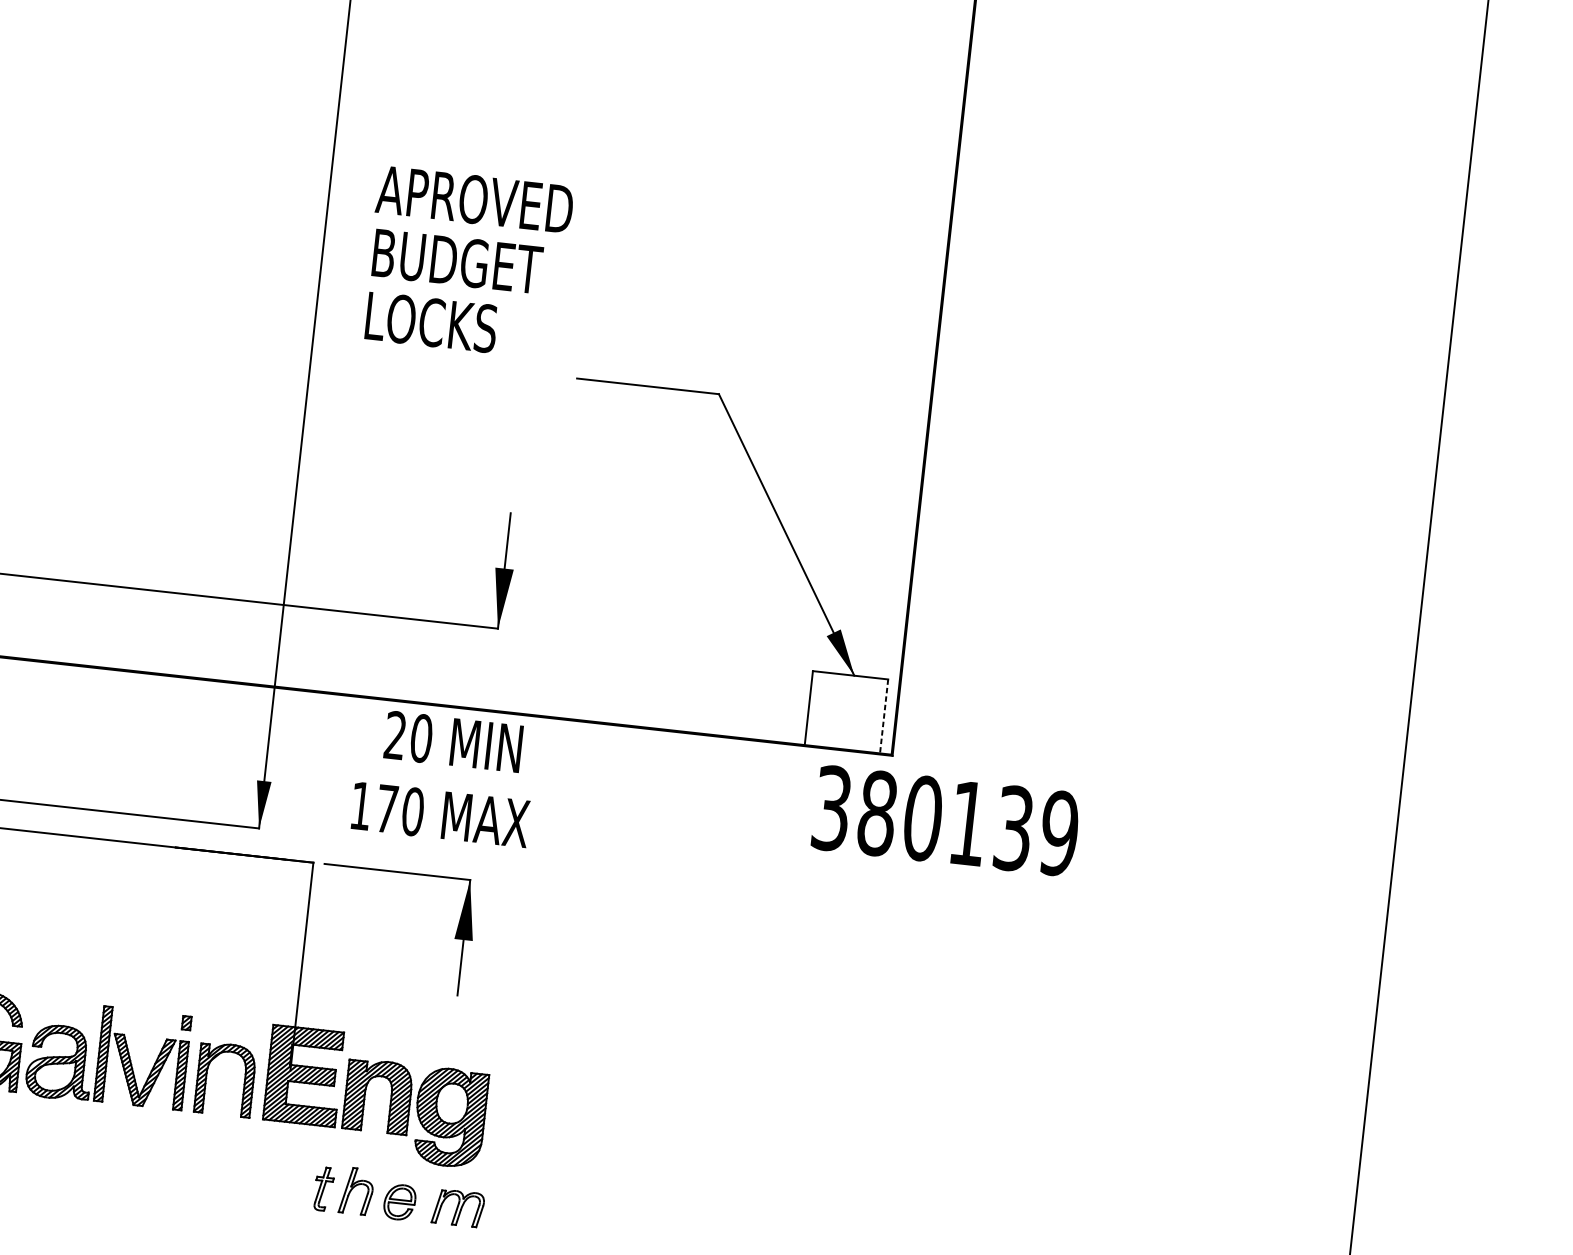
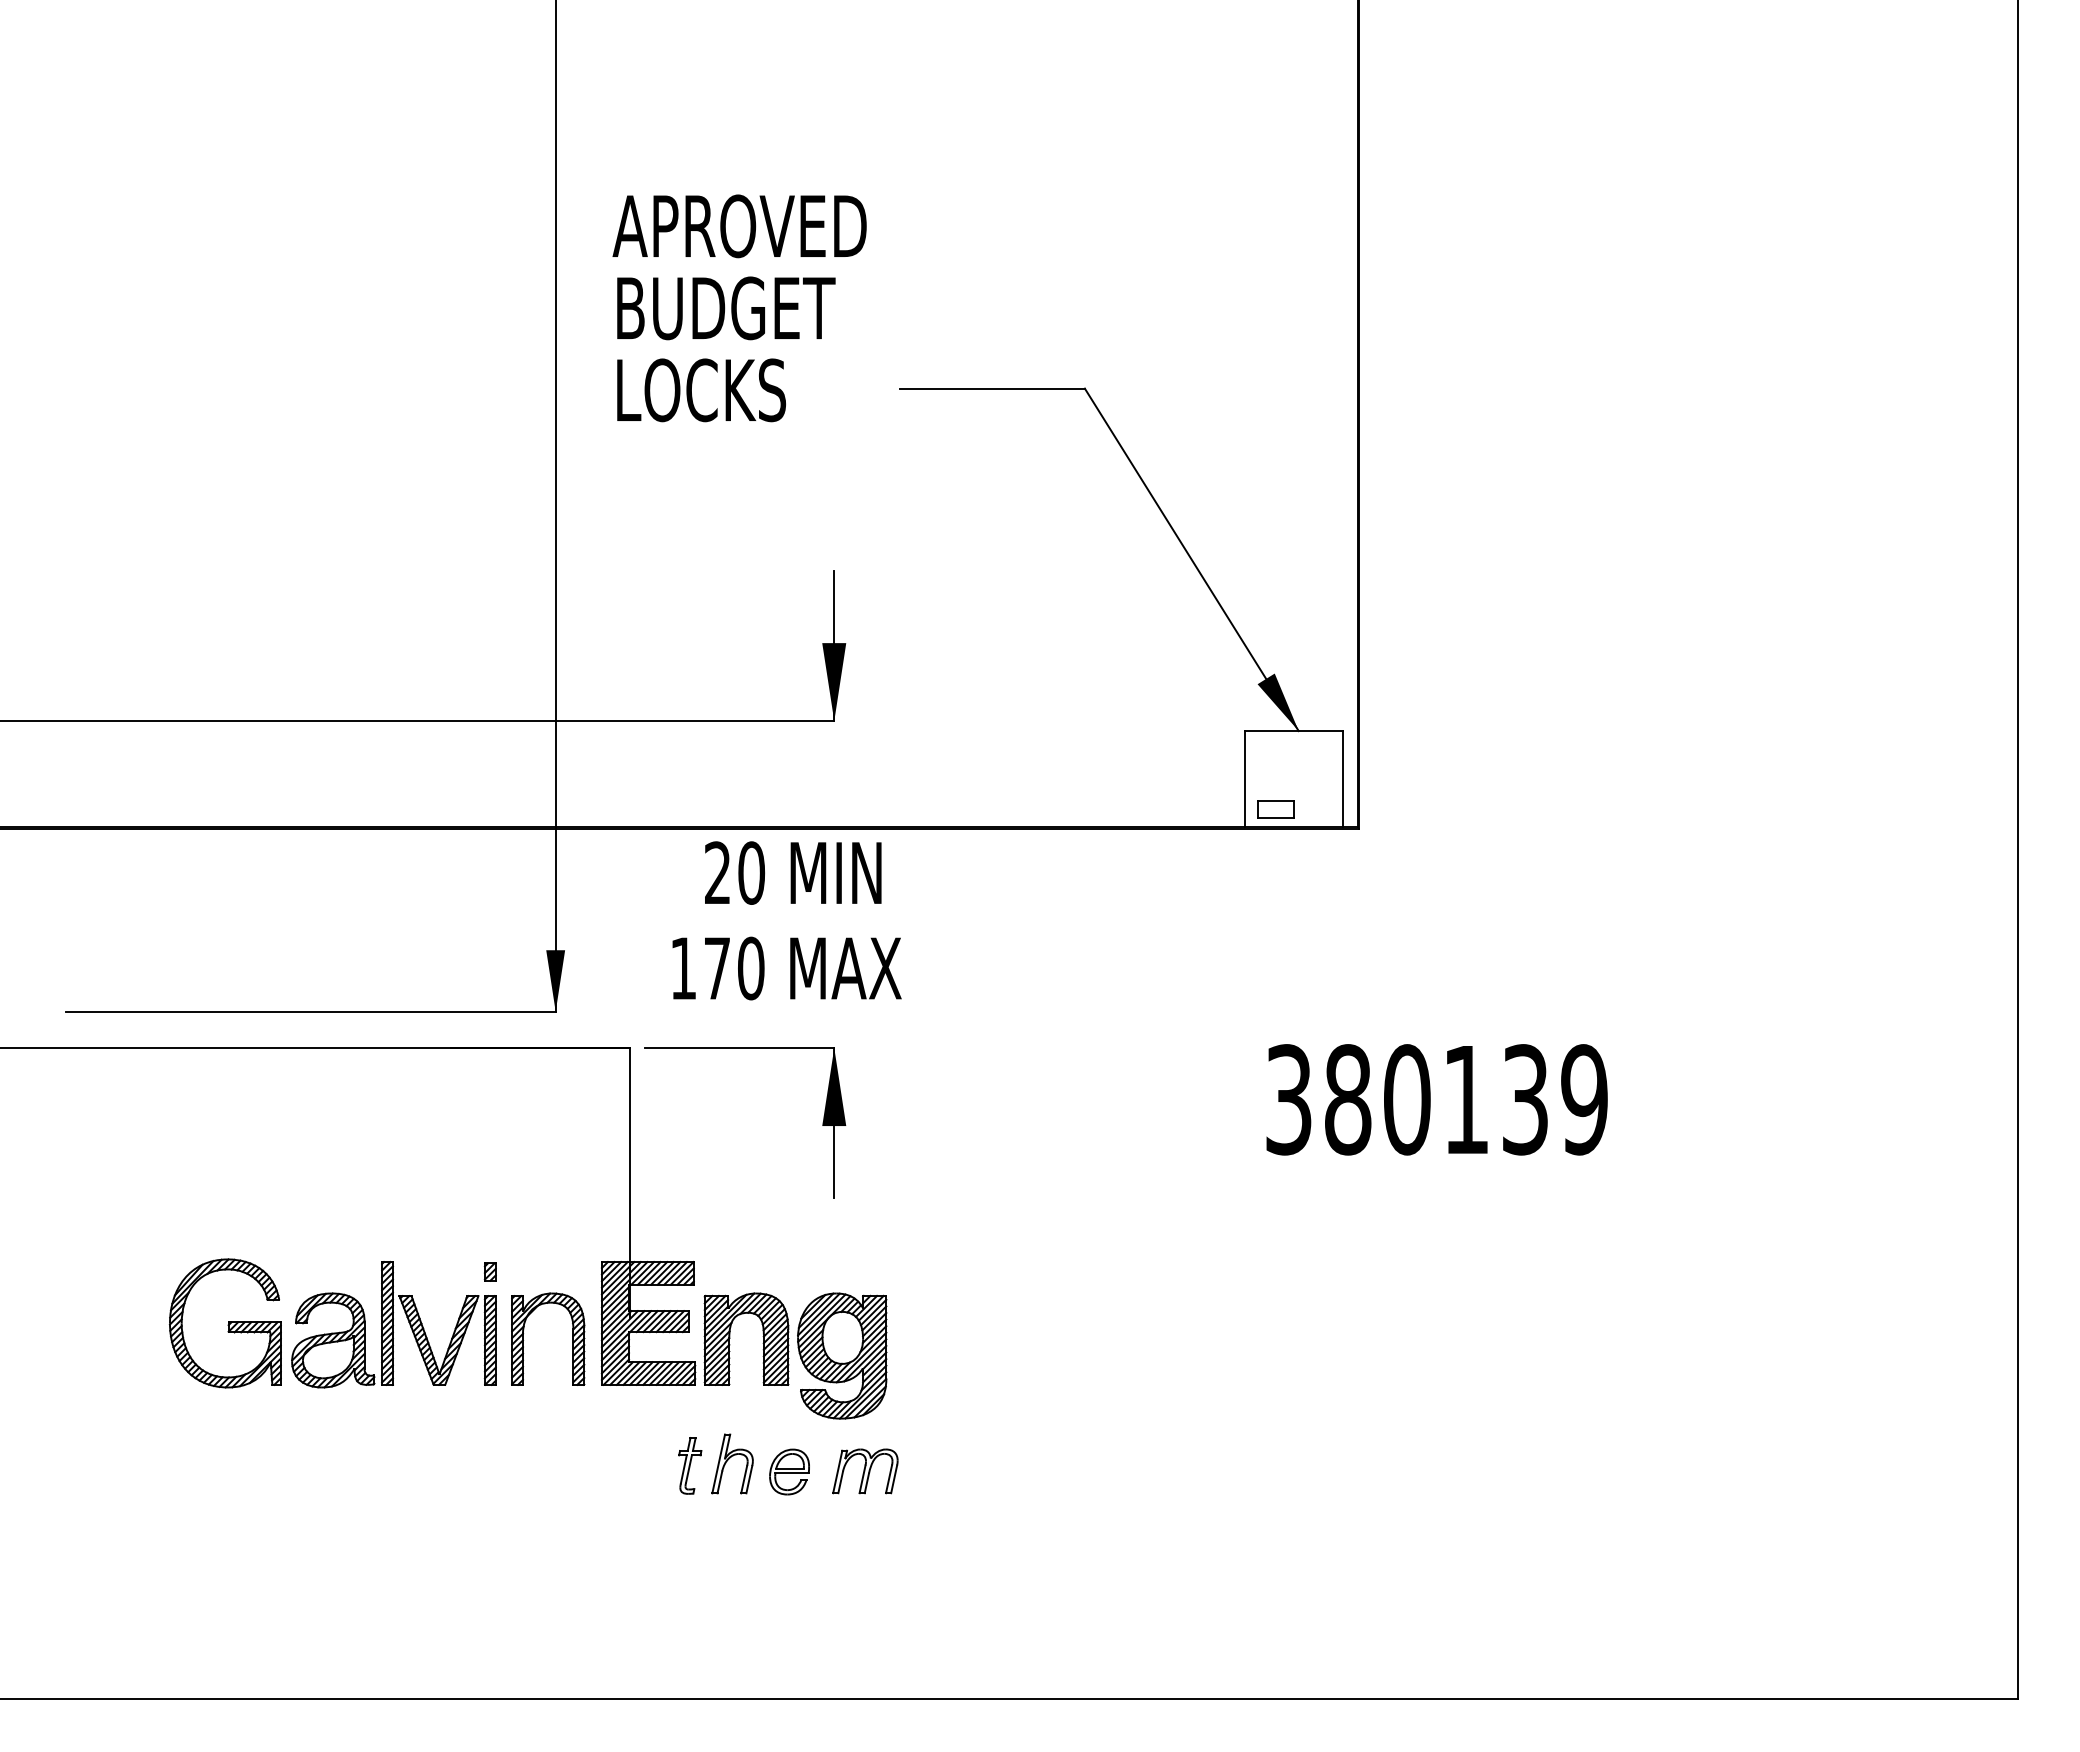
text: (467, 262) -> (739, 308), moved
line: (883, 716) -> (1342, 779), dashed -> solid
part: (829, 734) -> (1275, 809), added
text: (945, 820) -> (1436, 1099), moved

